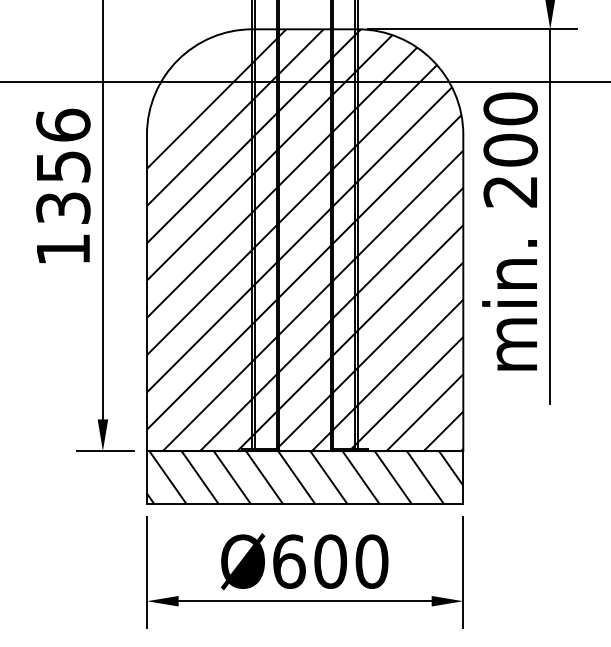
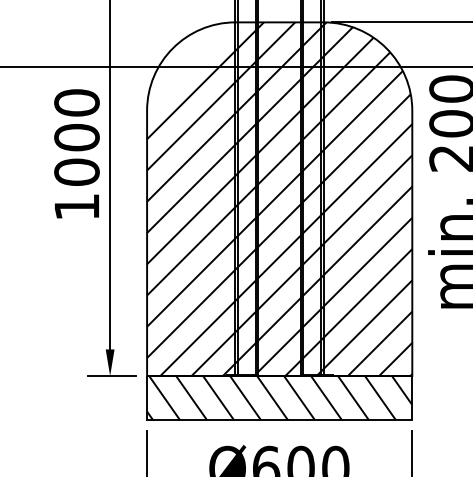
text: (63, 166) -> (77, 137), 1356 -> 1000

